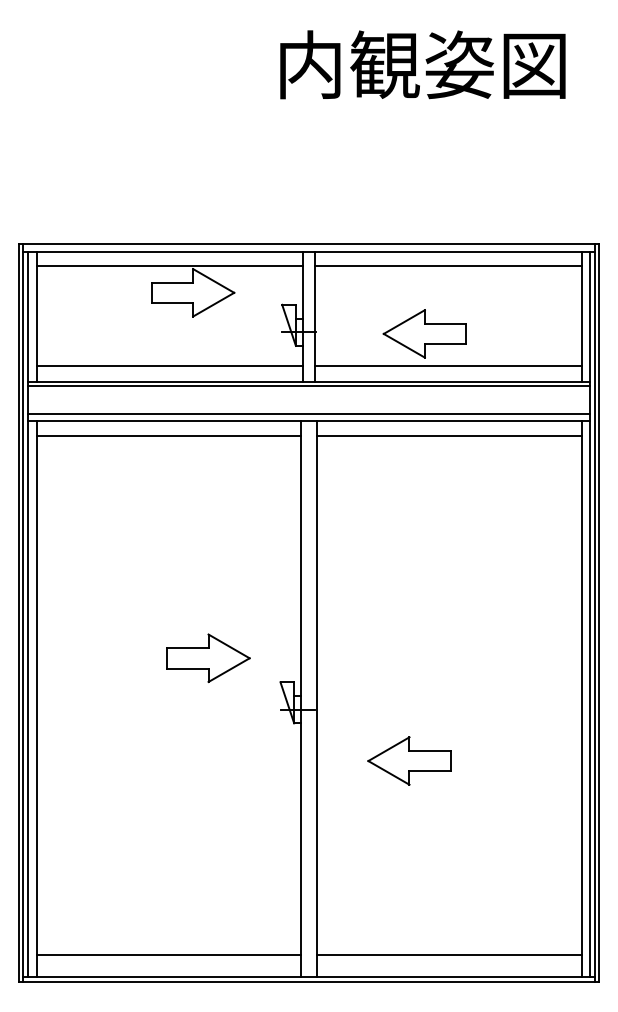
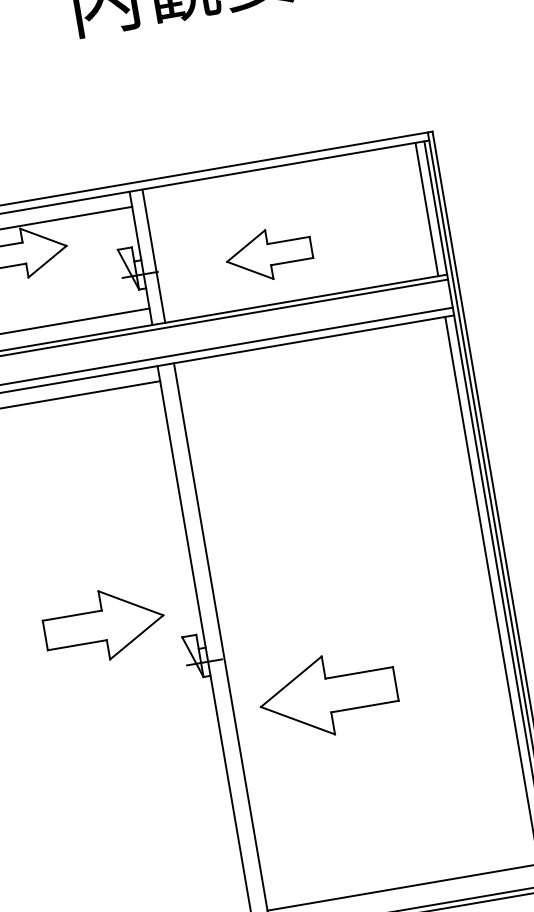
line: (448, 266) -> (281, 181), removed
line: (448, 365) -> (299, 282), removed
line: (449, 436) -> (312, 355), removed
part: (208, 657) -> (104, 624), size x1.4
part: (409, 760) -> (328, 694), size x1.6

